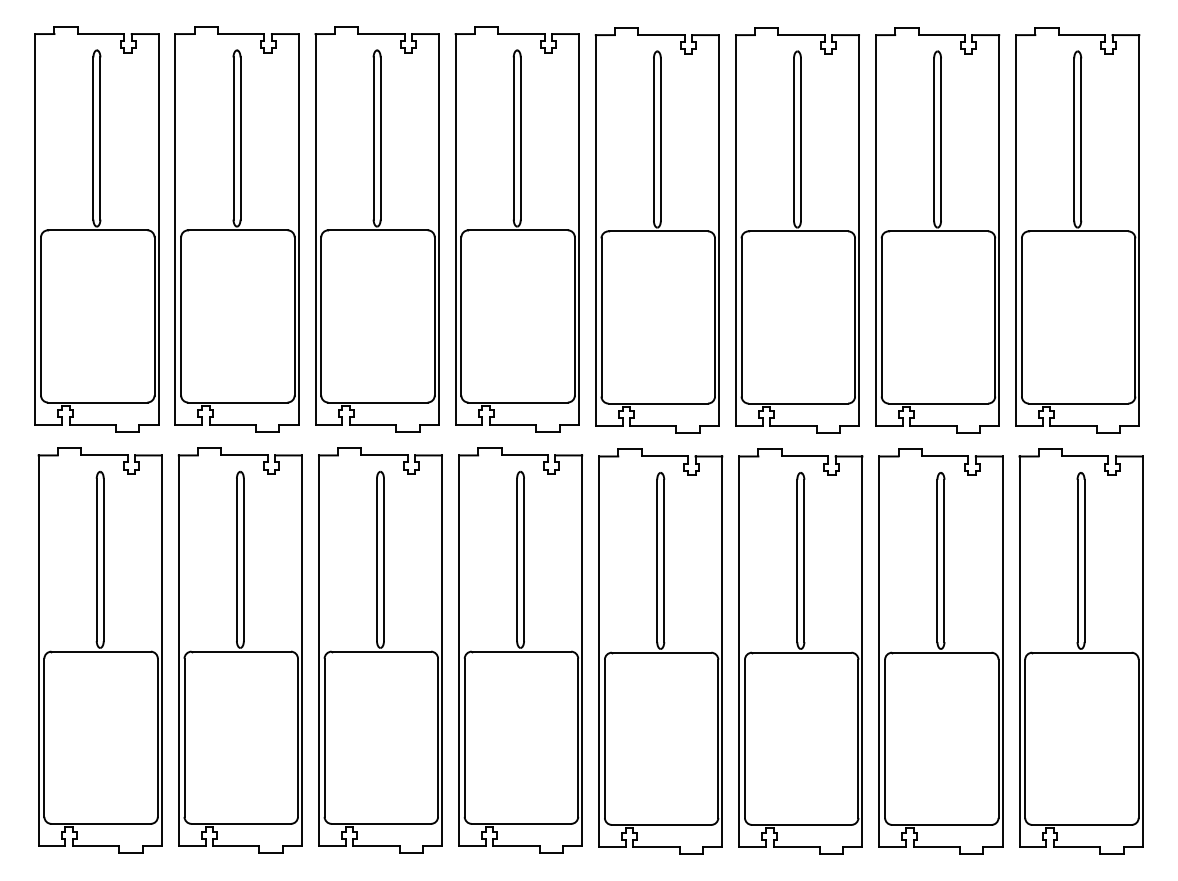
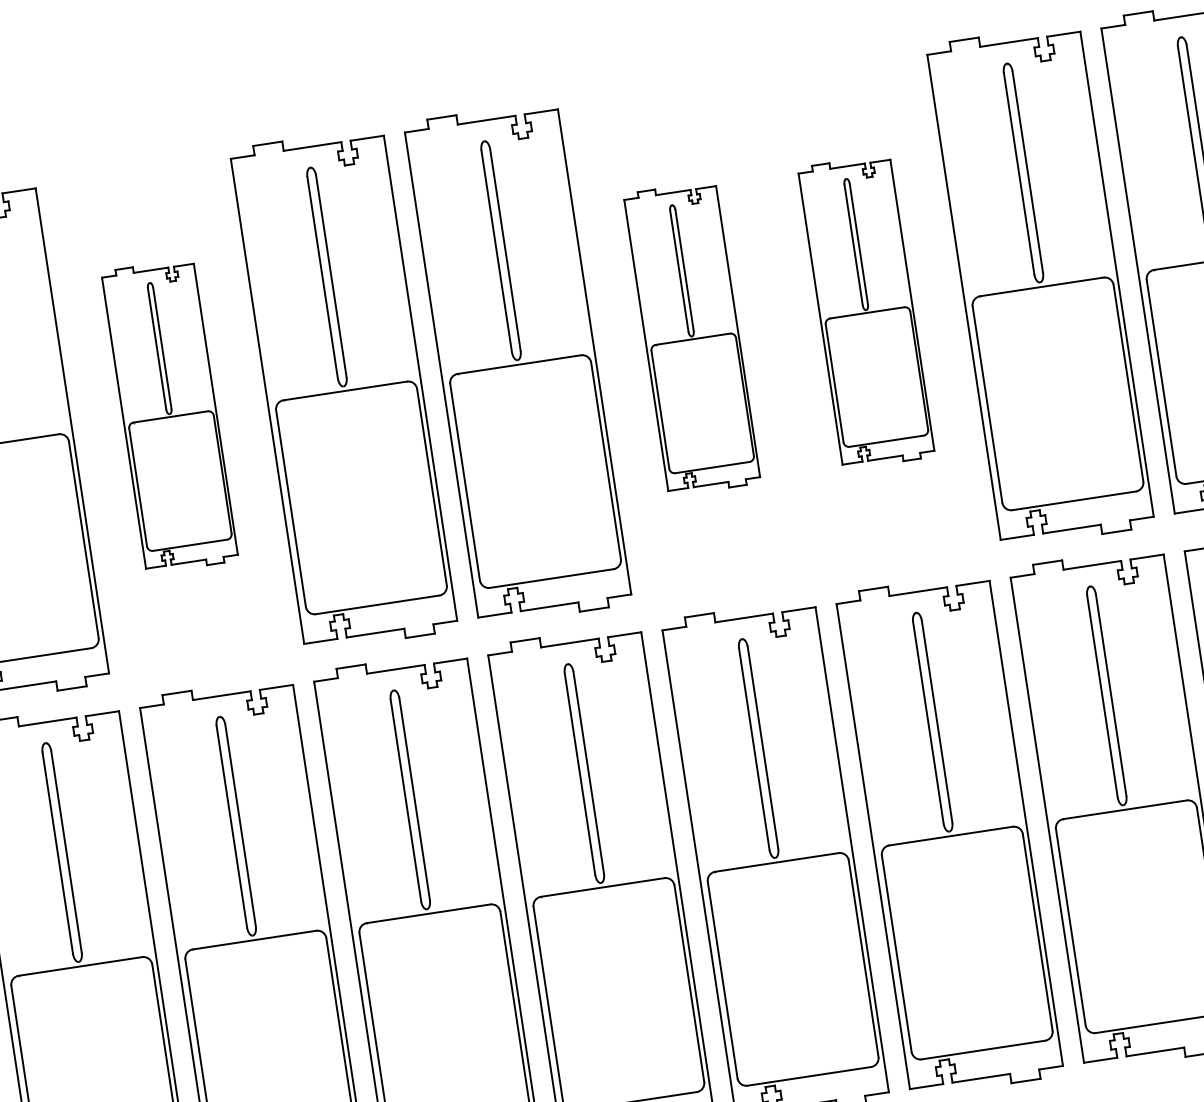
part: (236, 229) -> (169, 416), size x0.6
part: (656, 230) -> (691, 338), size x0.6
part: (797, 230) -> (866, 312), size x0.6

